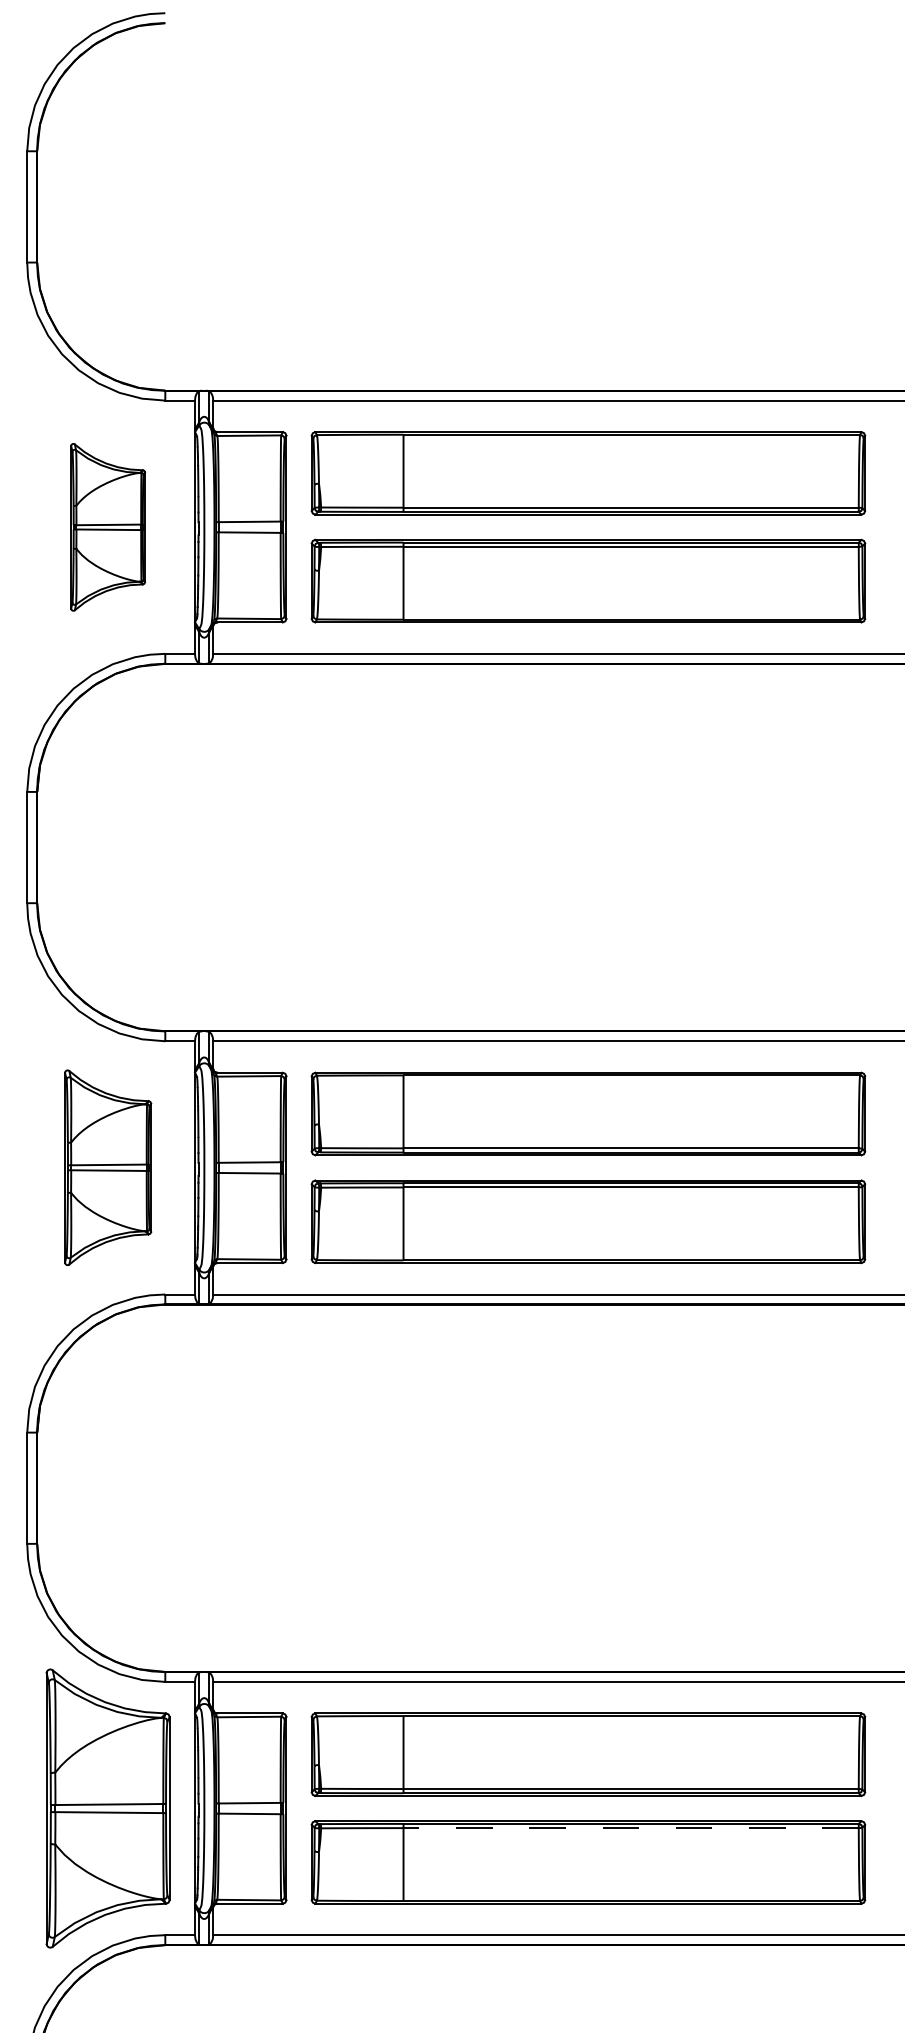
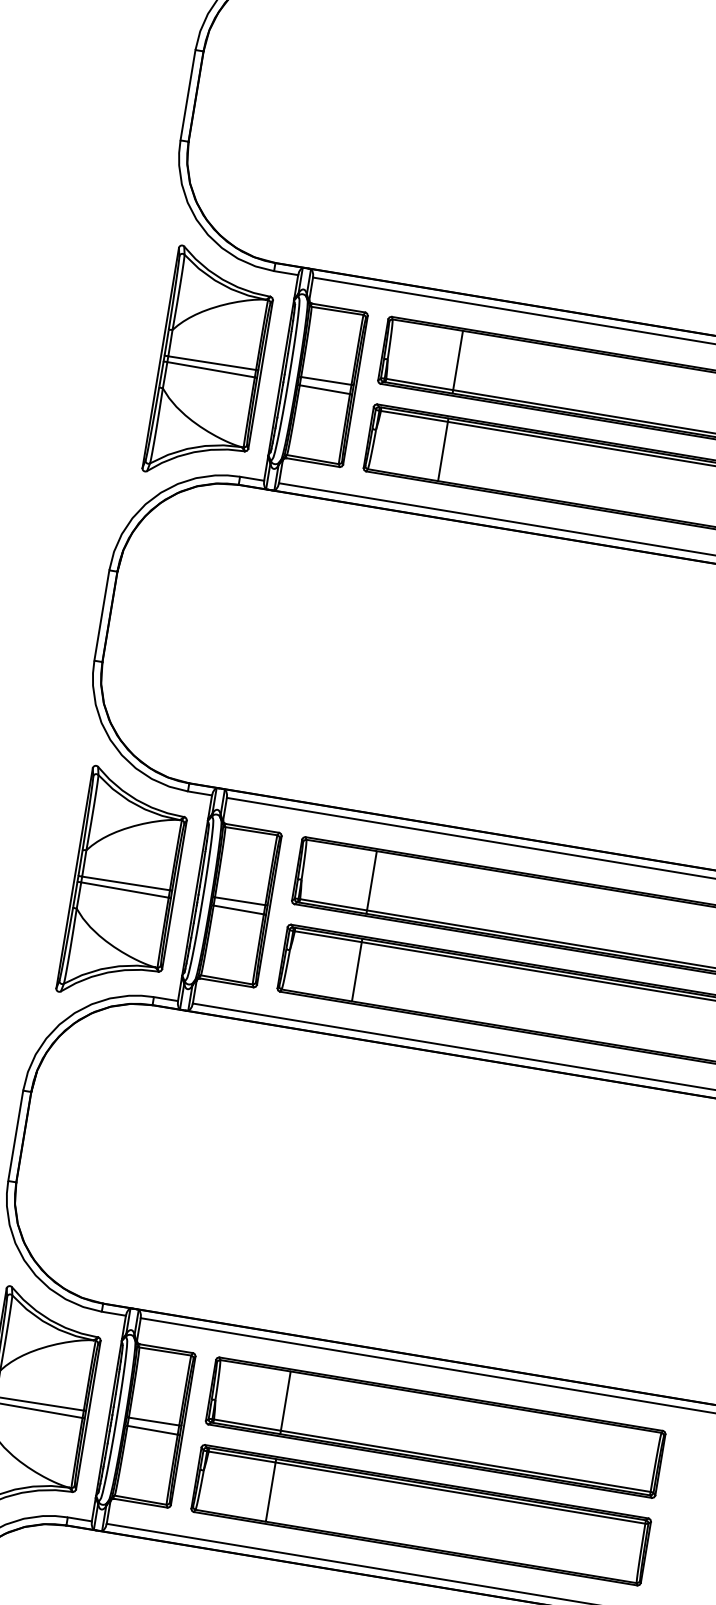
part: (107, 527) -> (210, 366), size x1.67
part: (107, 1167) -> (124, 886), size x1.43
line: (631, 1828) -> (460, 1493), dashed -> solid

